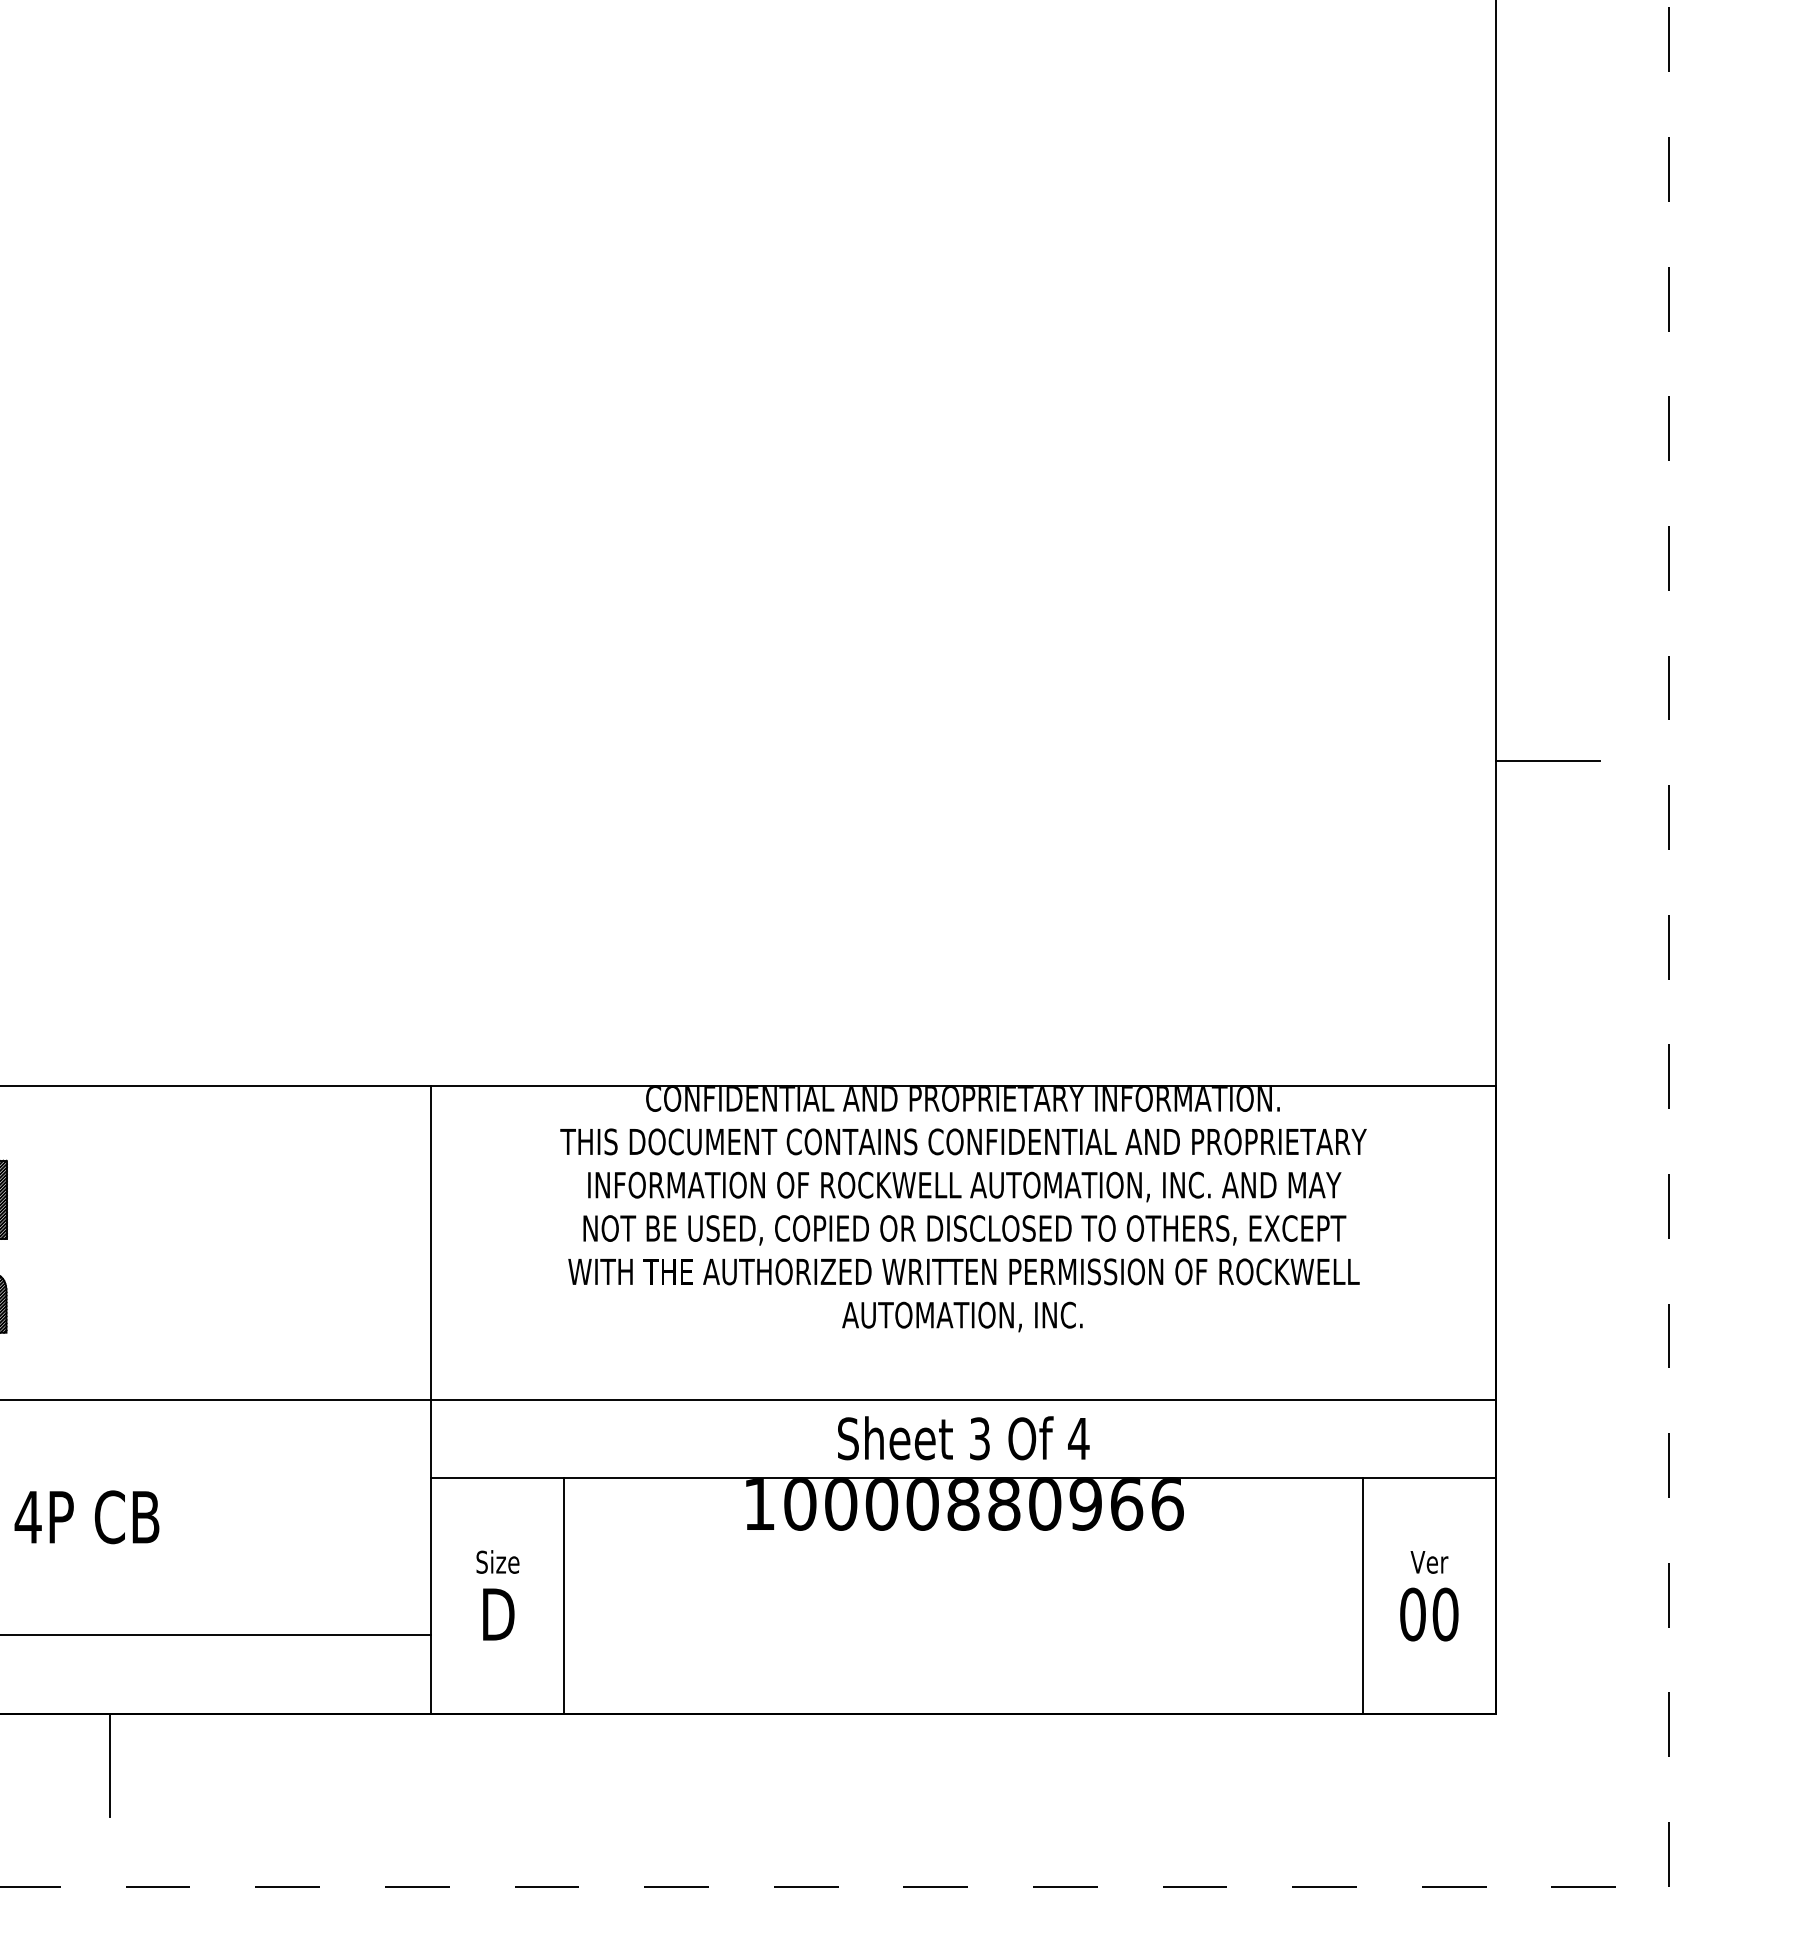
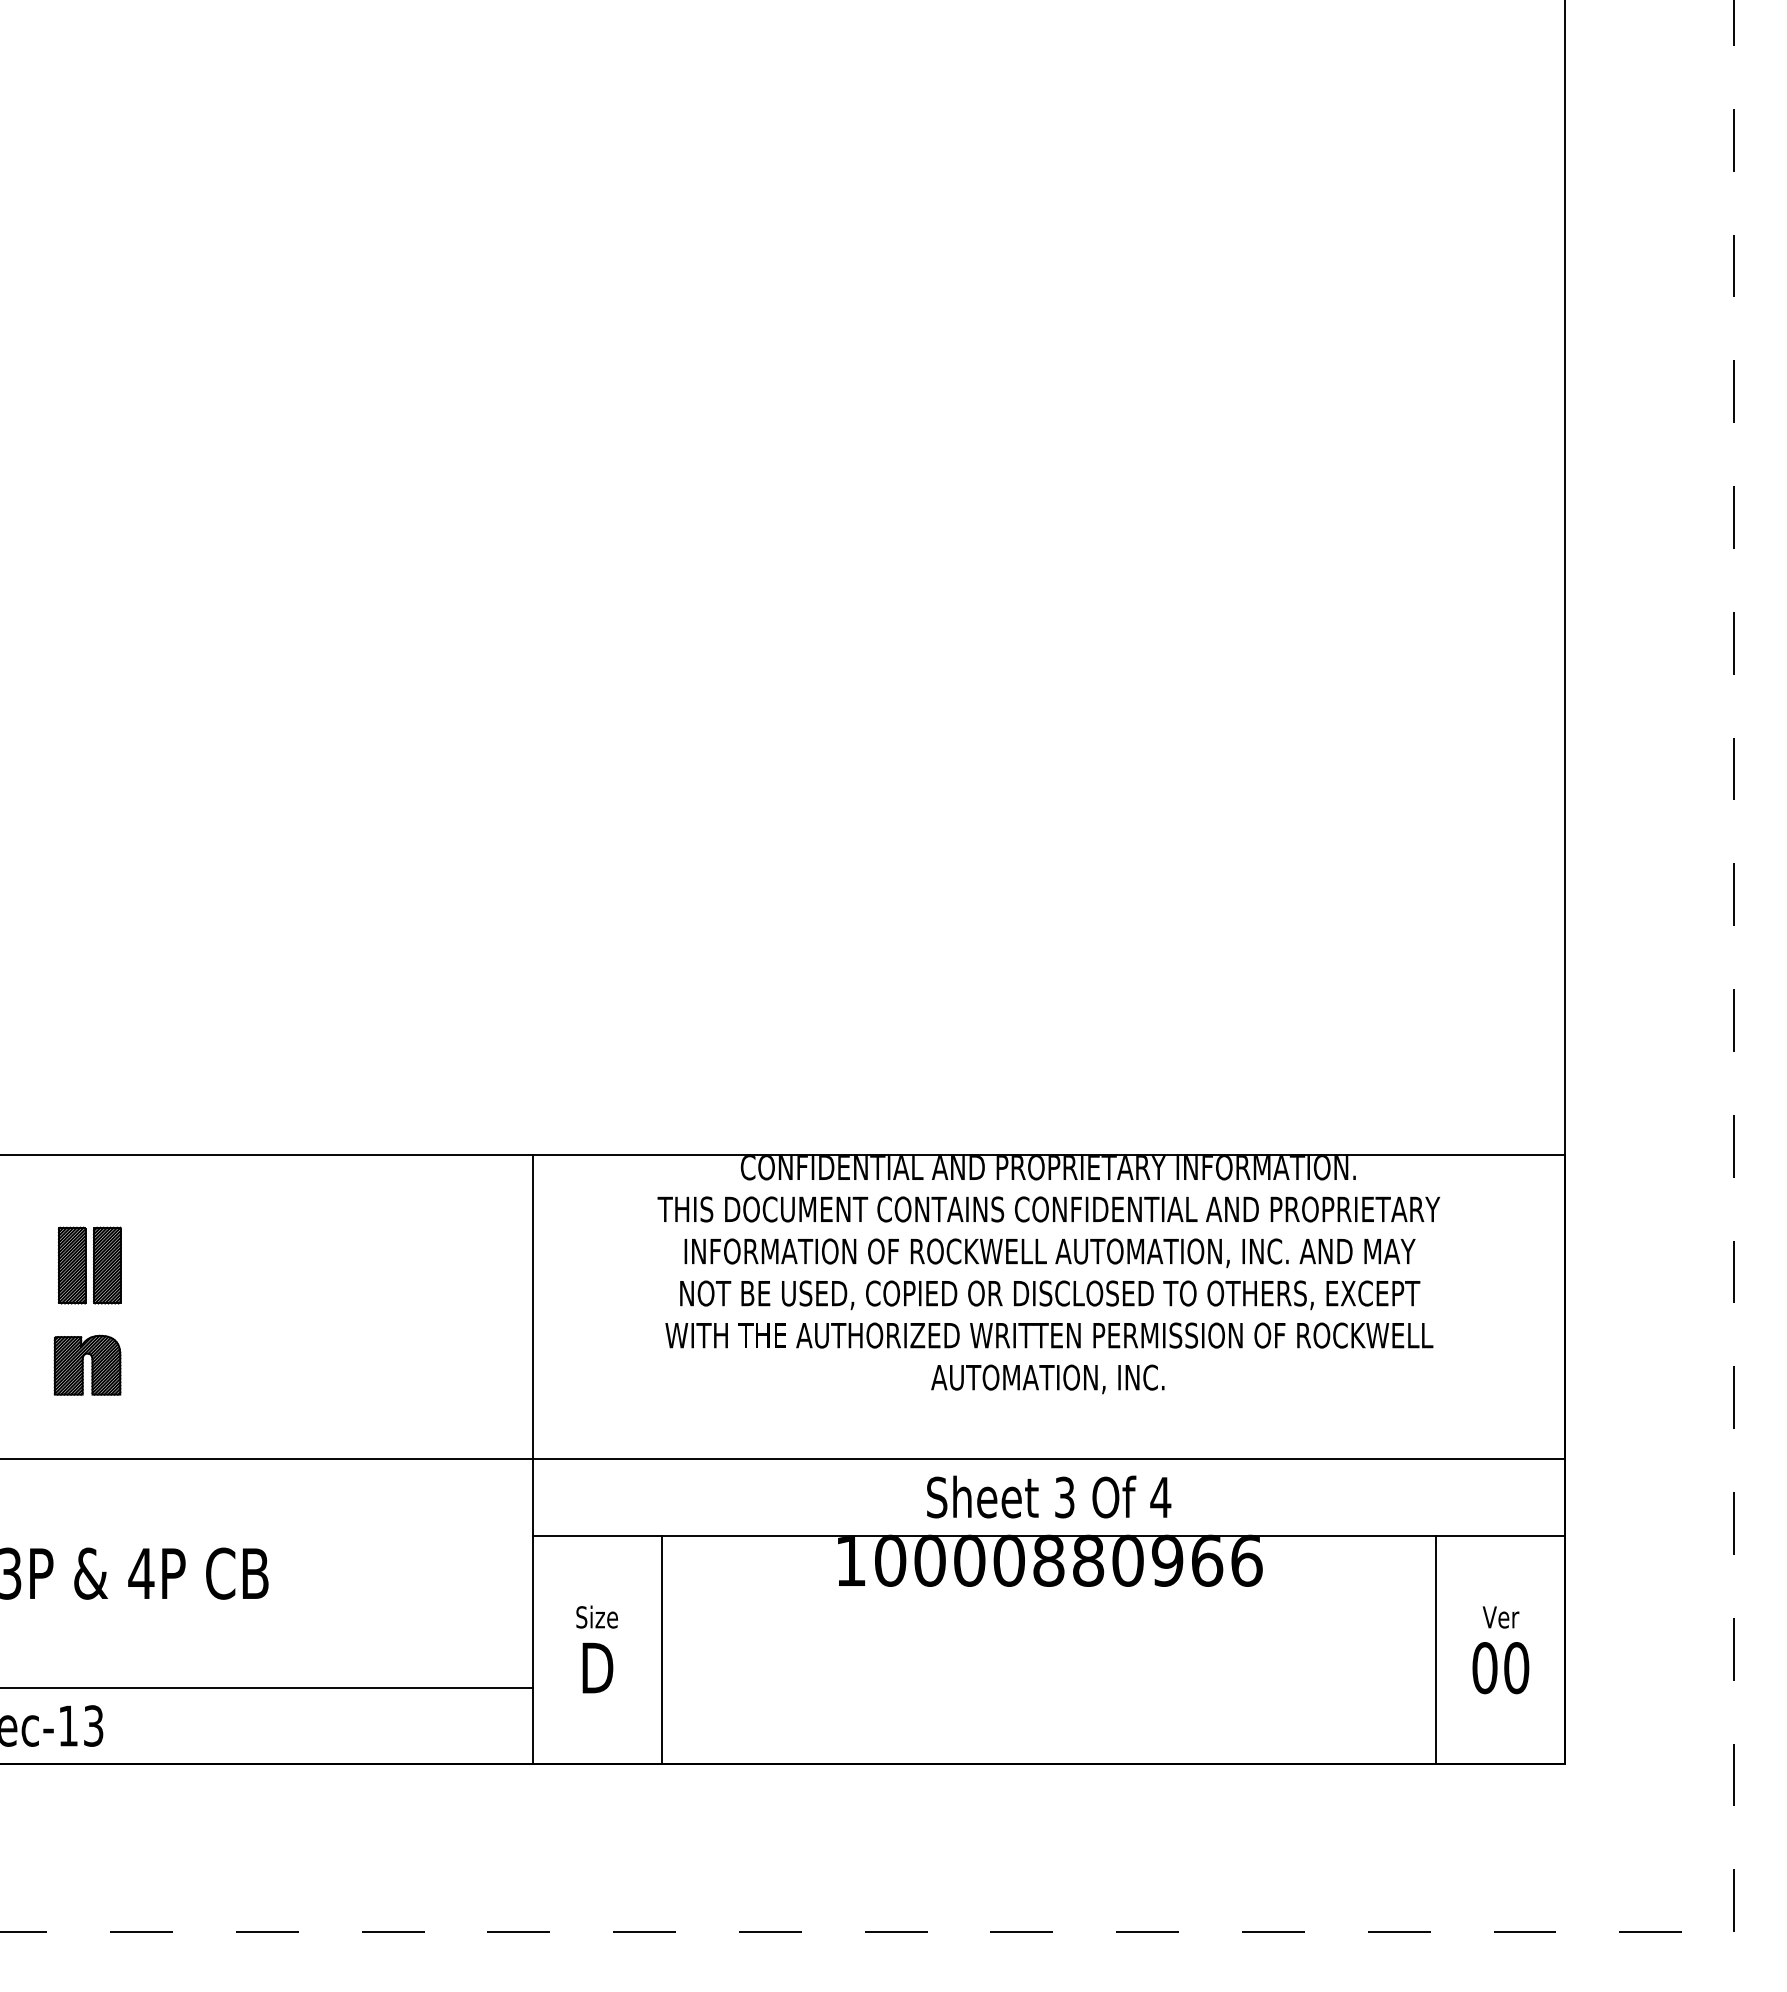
line: (1547, 760) -> (1615, 839), removed
line: (109, 1765) -> (220, 1814), removed

